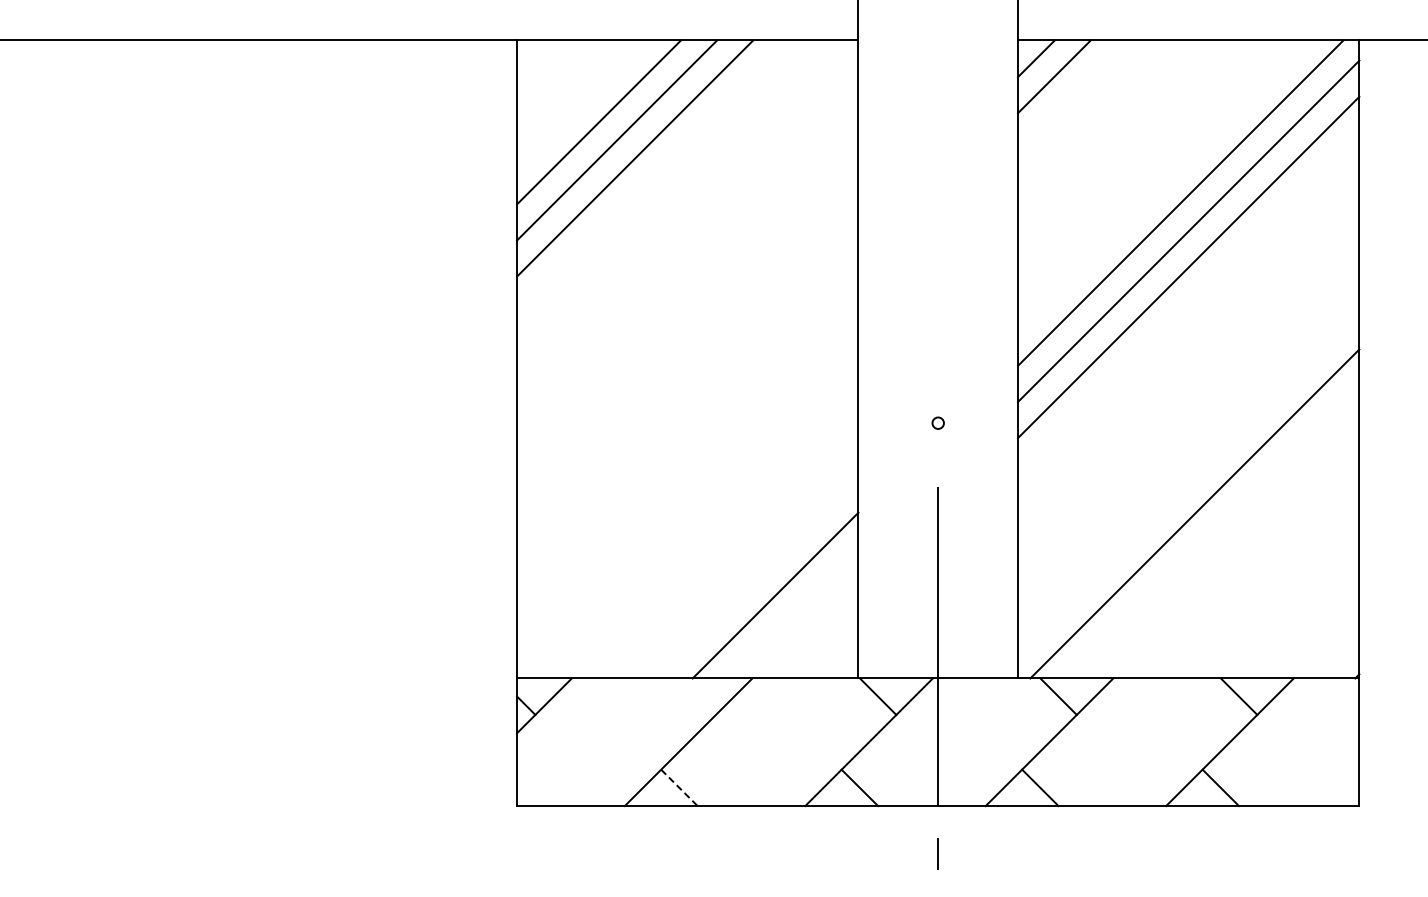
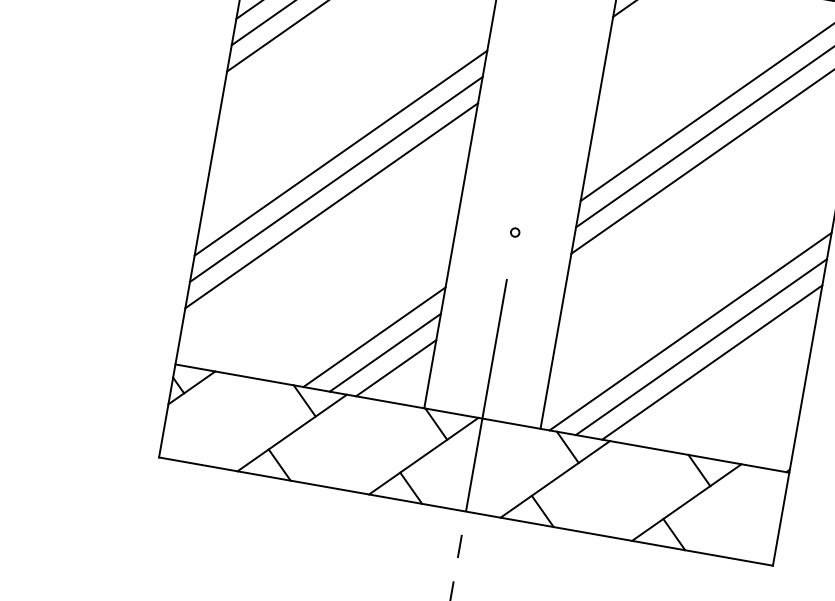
line: (687, 358) -> (340, 153), added
line: (687, 394) -> (336, 179), added
line: (687, 430) -> (331, 205), added
line: (1212, 531) -> (701, 346), added
line: (1230, 549) -> (712, 362), added
line: (793, 613) -> (385, 352), added
line: (811, 631) -> (396, 368), added
line: (697, 696) -> (304, 400), added
line: (679, 787) -> (279, 464), dashed -> solid

